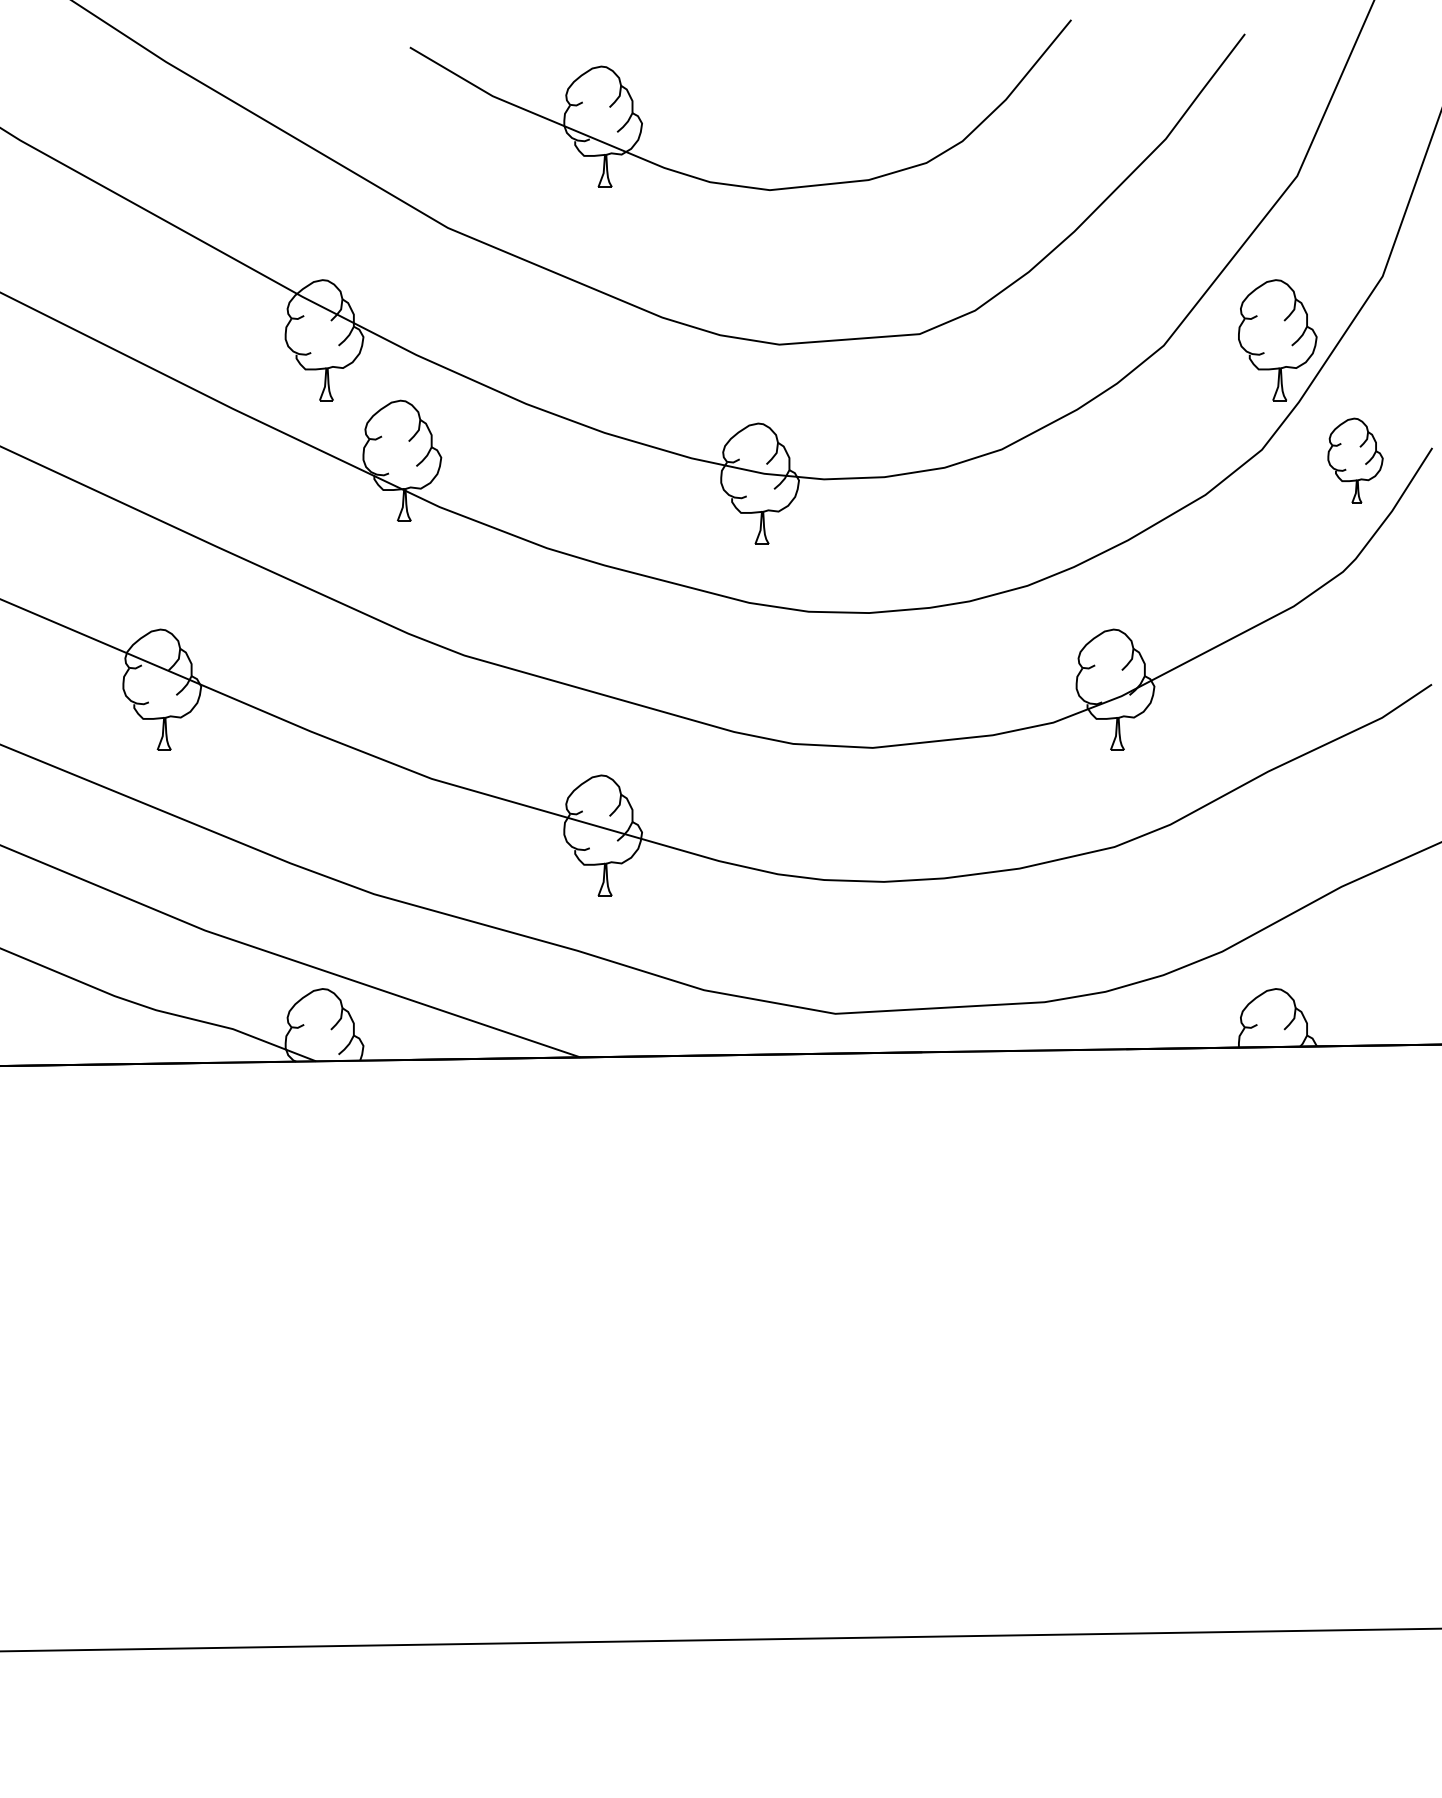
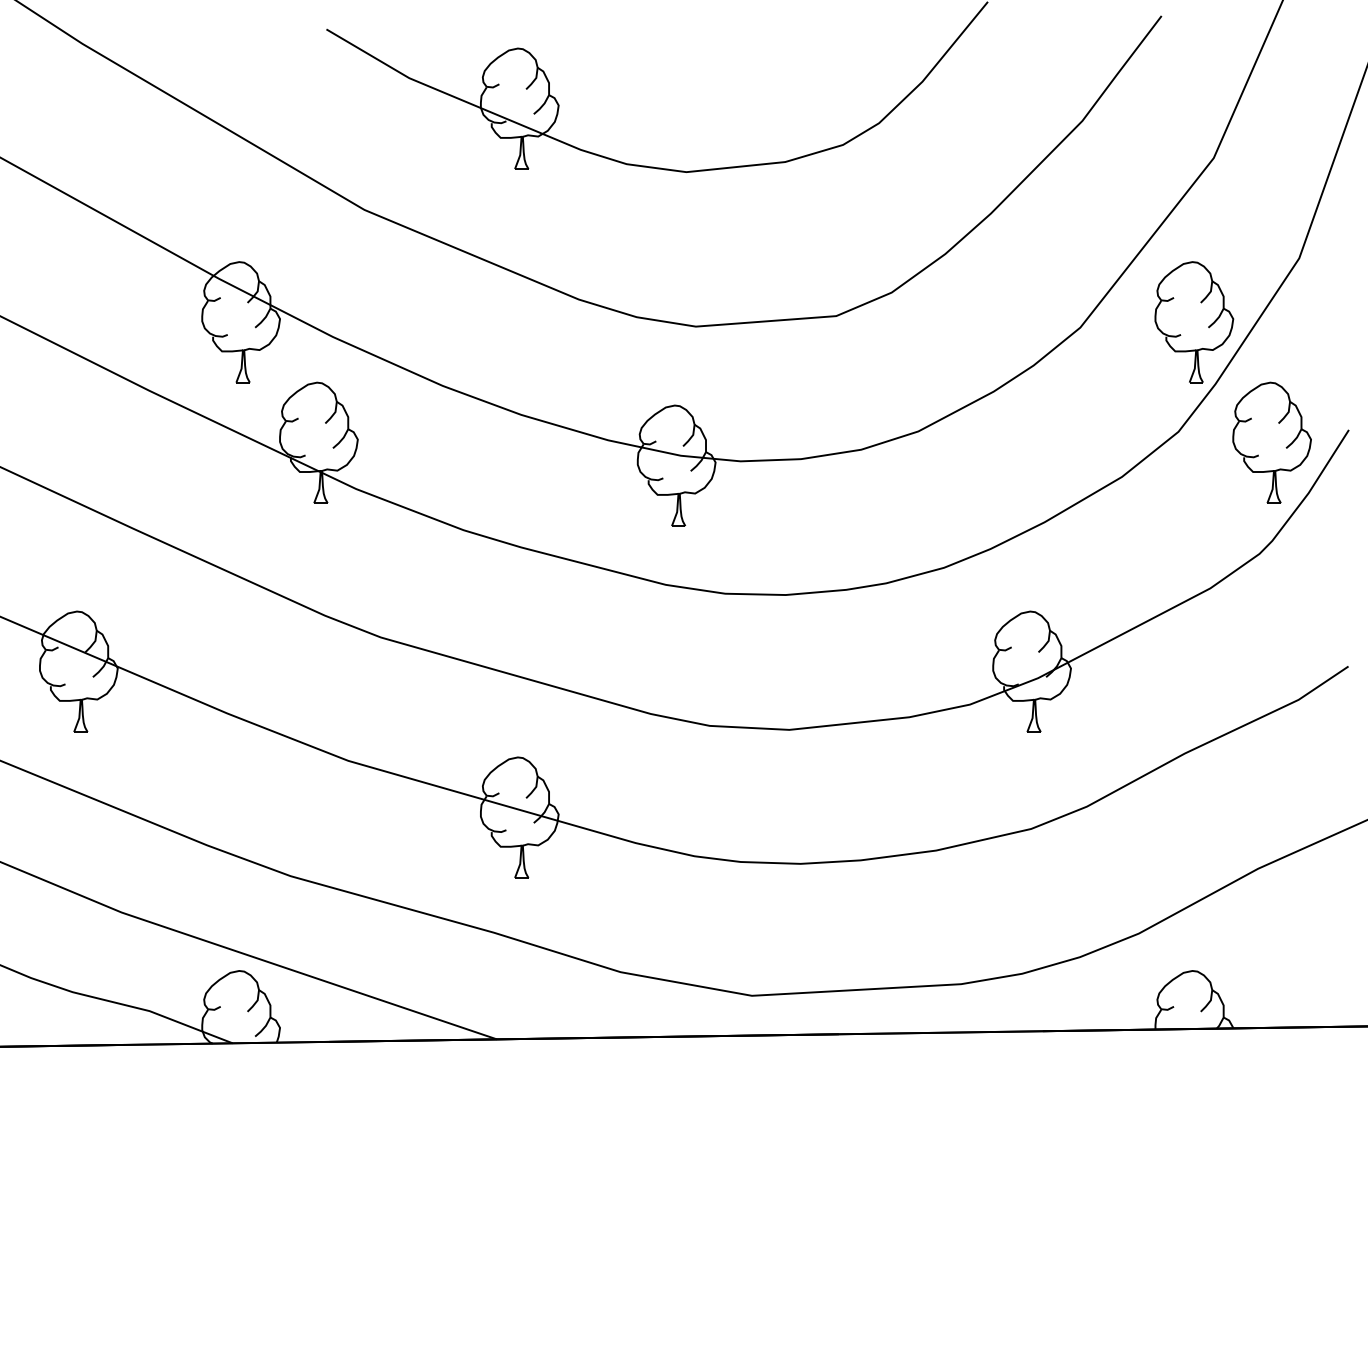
part: (1355, 460) -> (1272, 442), size x1.43

